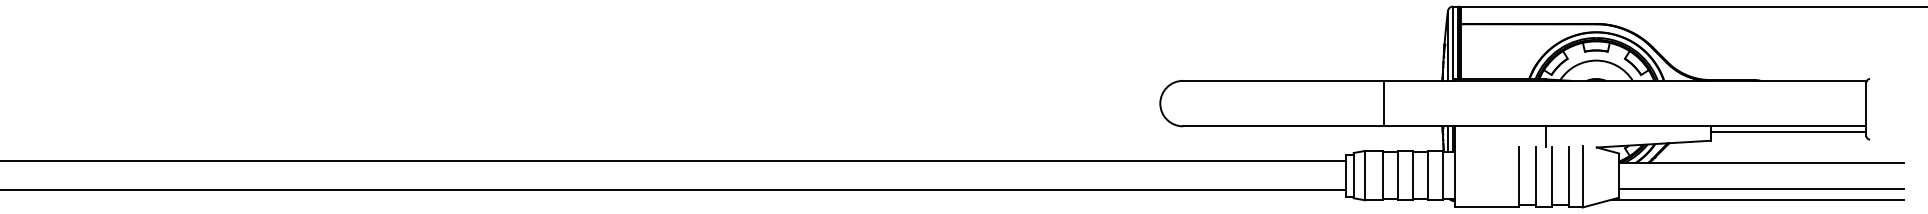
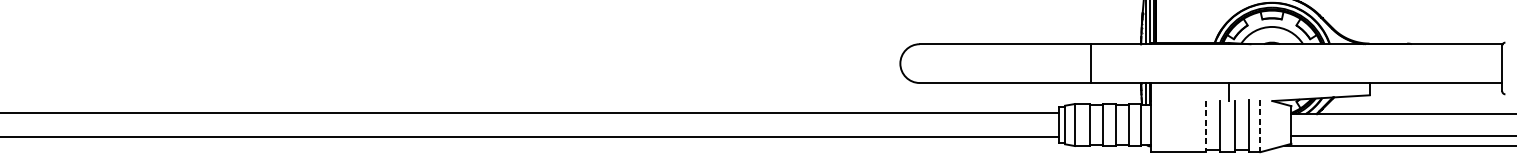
line: (1788, 132) -> (1435, 88), removed
line: (1582, 176) -> (1260, 125), solid -> dashed
line: (1519, 177) -> (1206, 126), solid -> dashed

